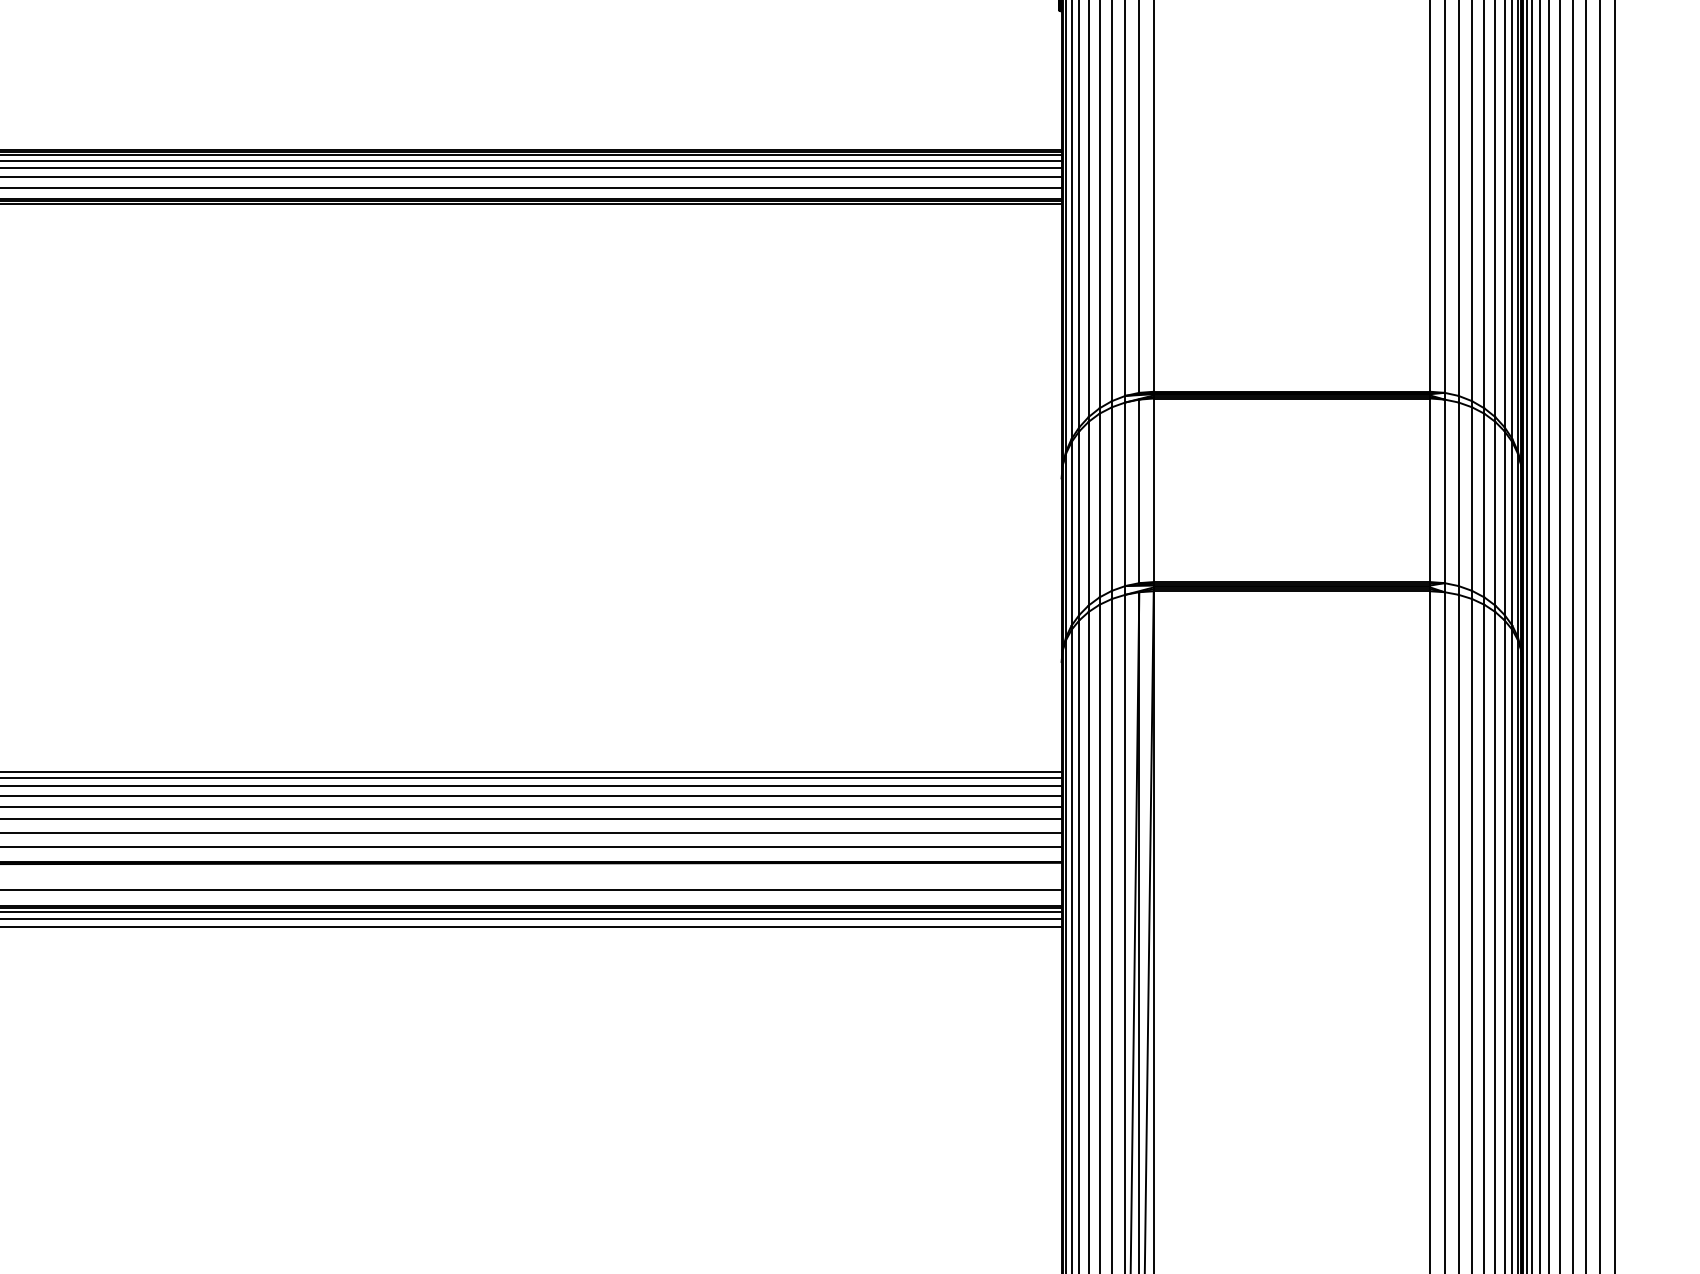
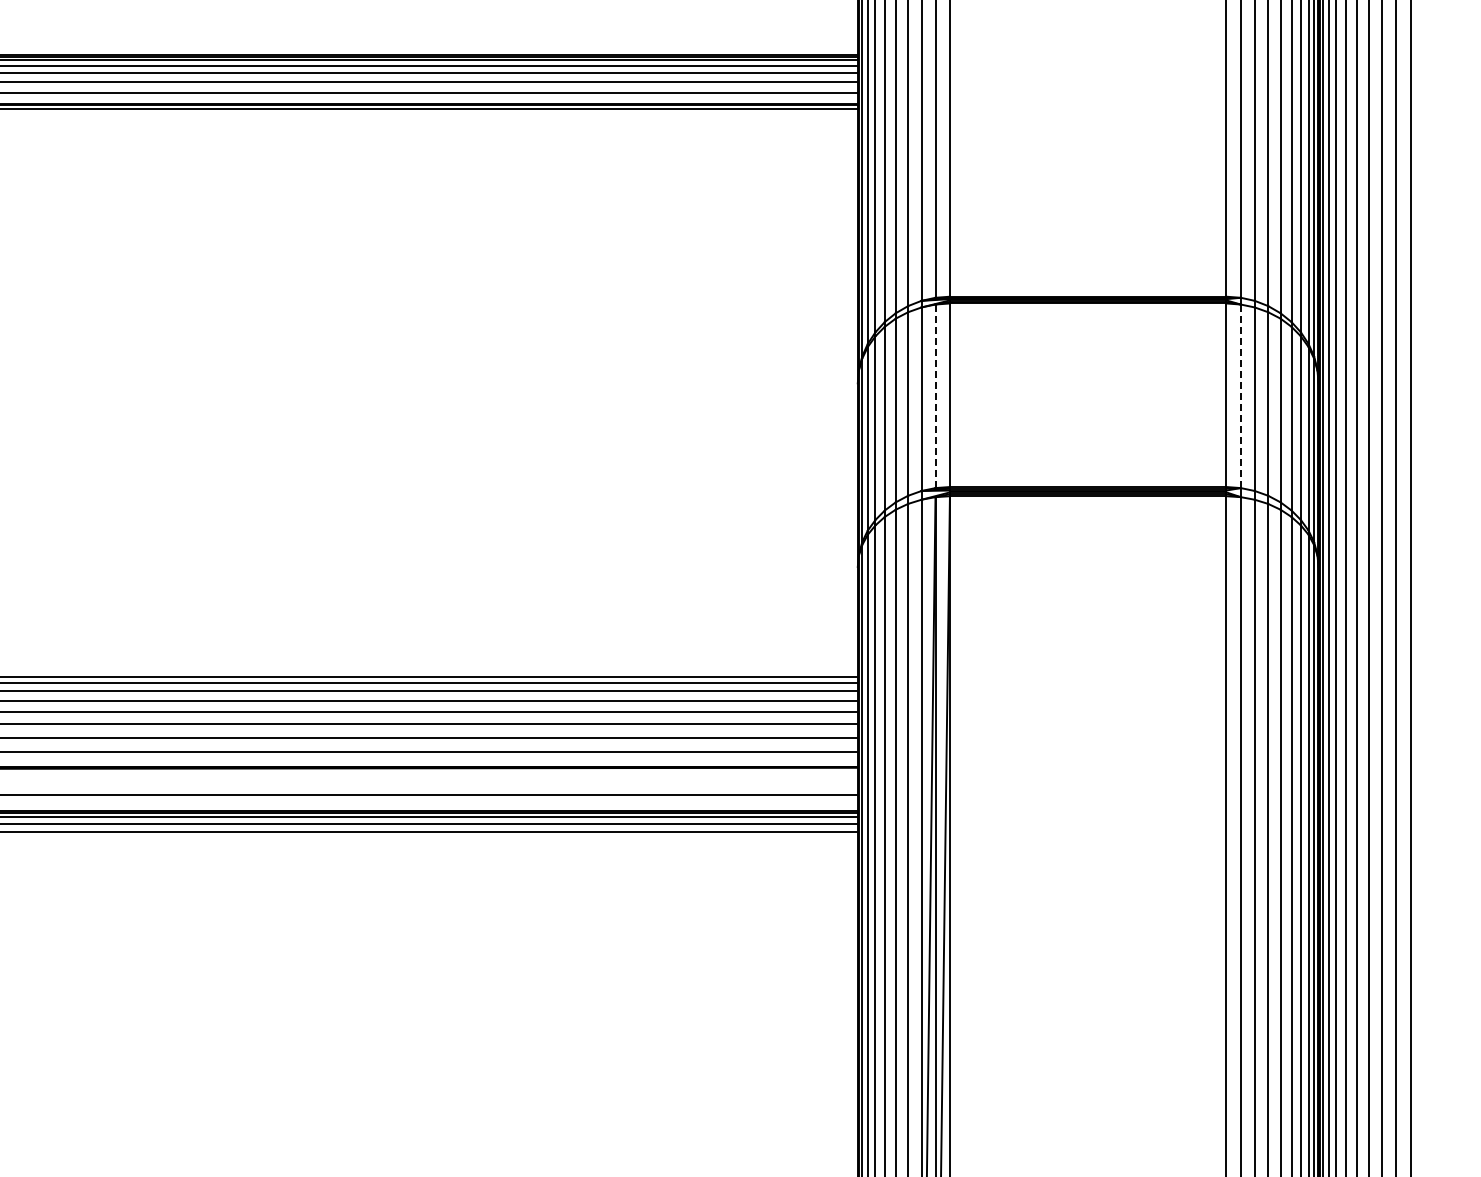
line: (1139, 491) -> (935, 396), solid -> dashed
line: (1444, 491) -> (1240, 396), solid -> dashed

